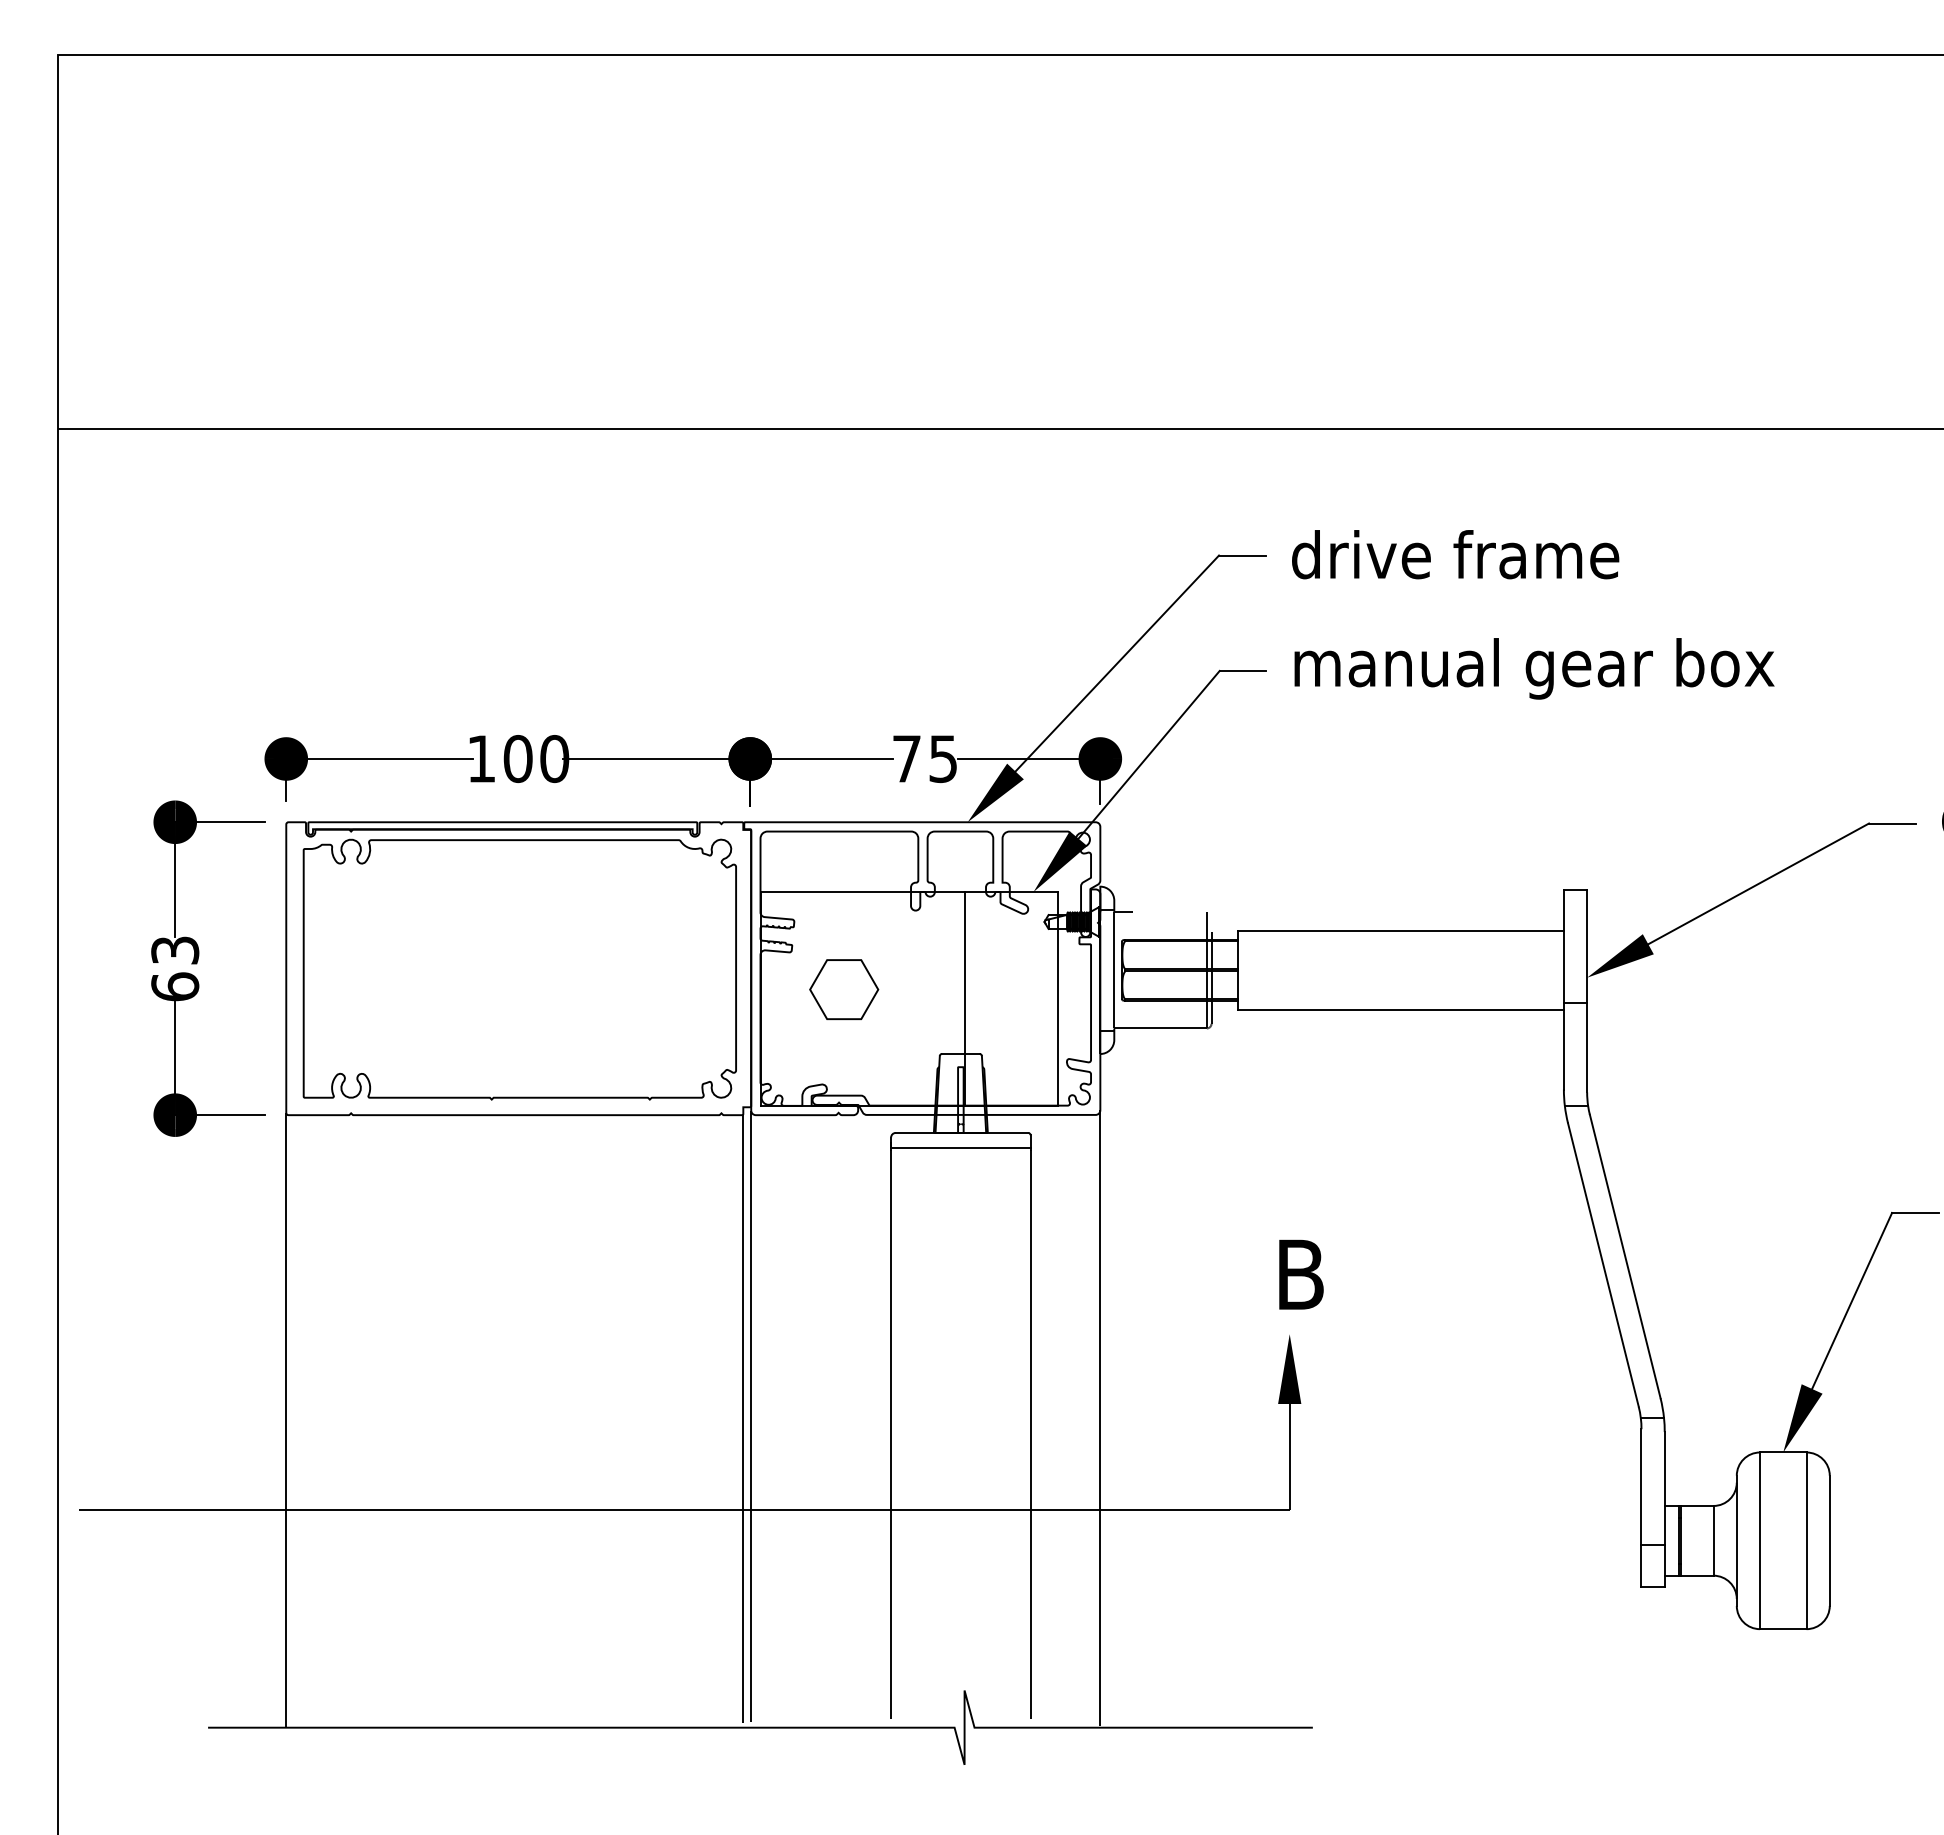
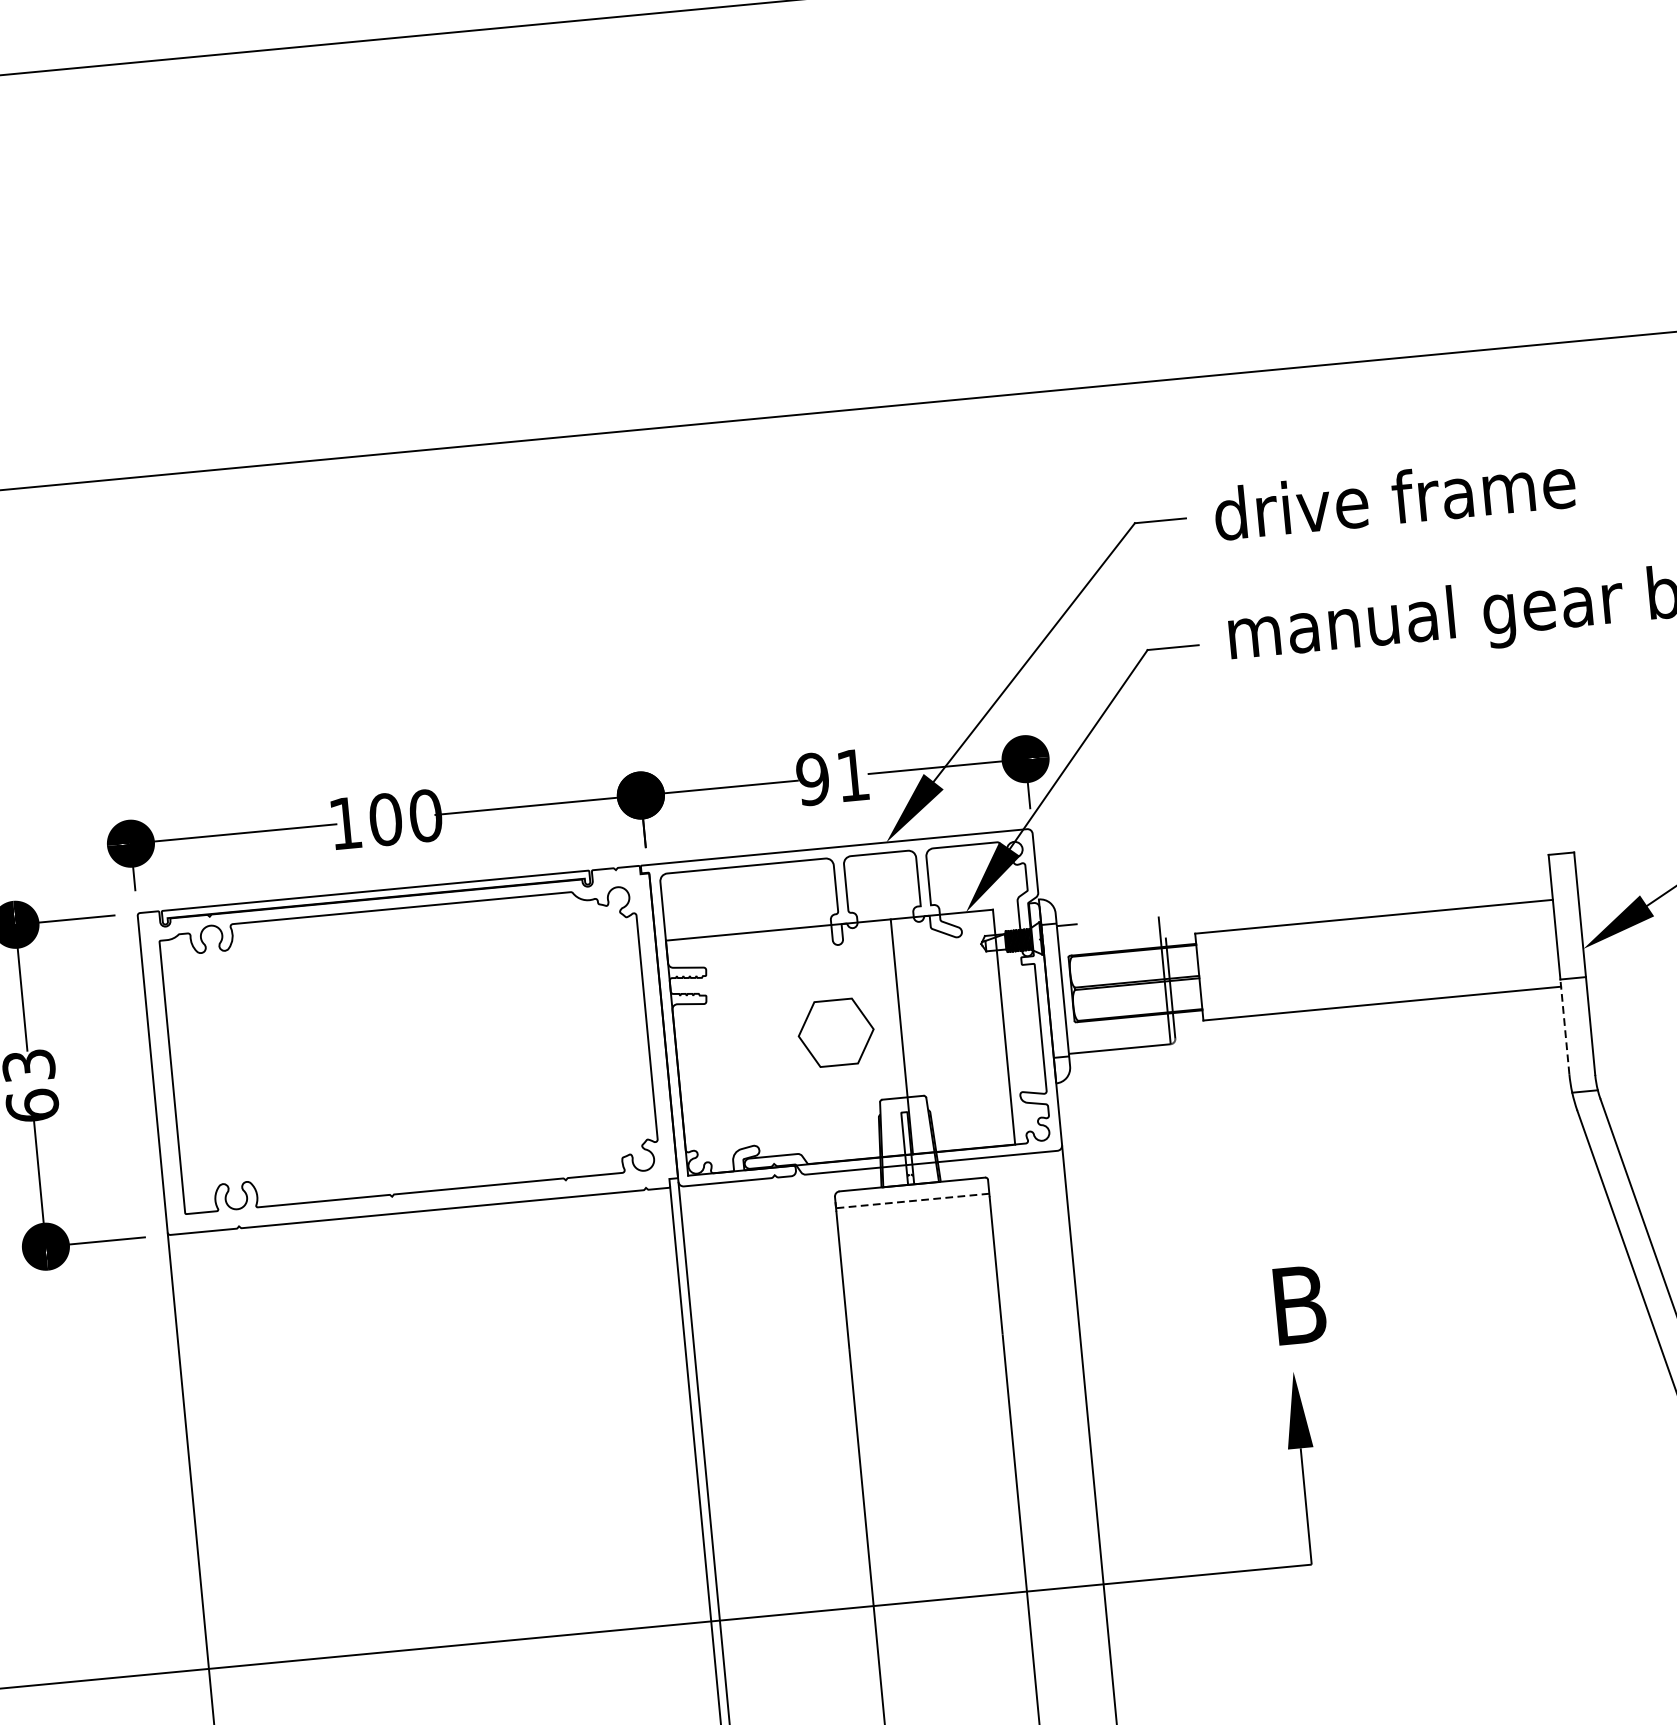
text: (924, 759) -> (832, 777), 75 -> 91
part: (844, 989) -> (836, 1032), moved
line: (1563, 1045) -> (1564, 1025), solid -> dashed
line: (960, 1147) -> (912, 1200), solid -> dashed

